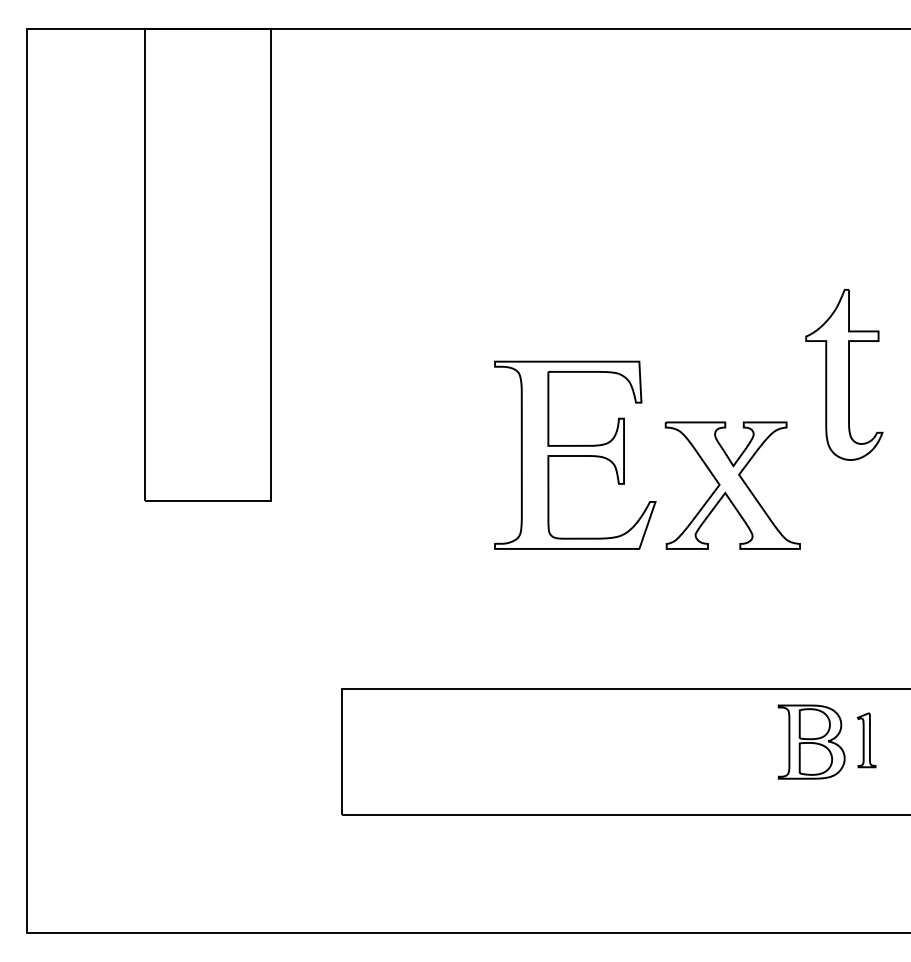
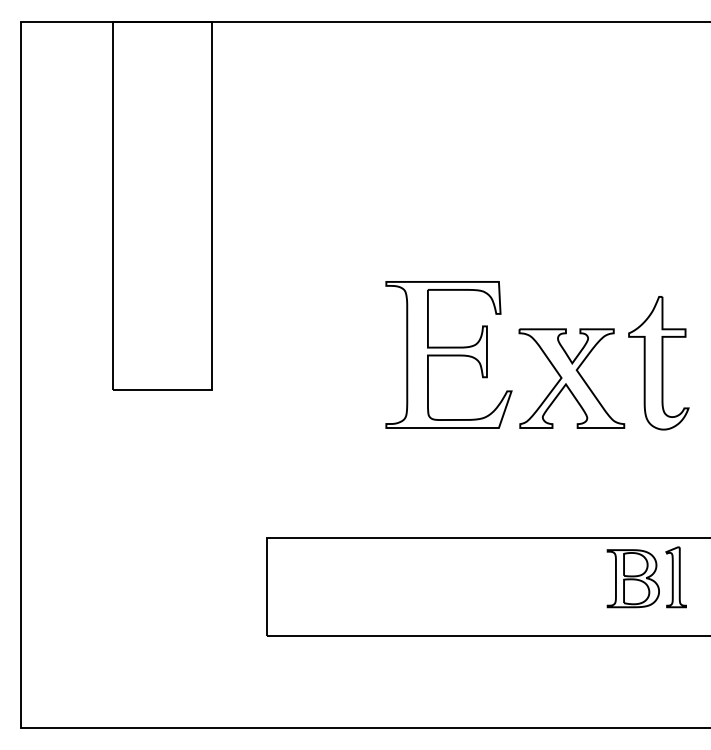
part: (844, 374) -> (658, 362), moved
part: (866, 740) -> (676, 577), size x1.43

